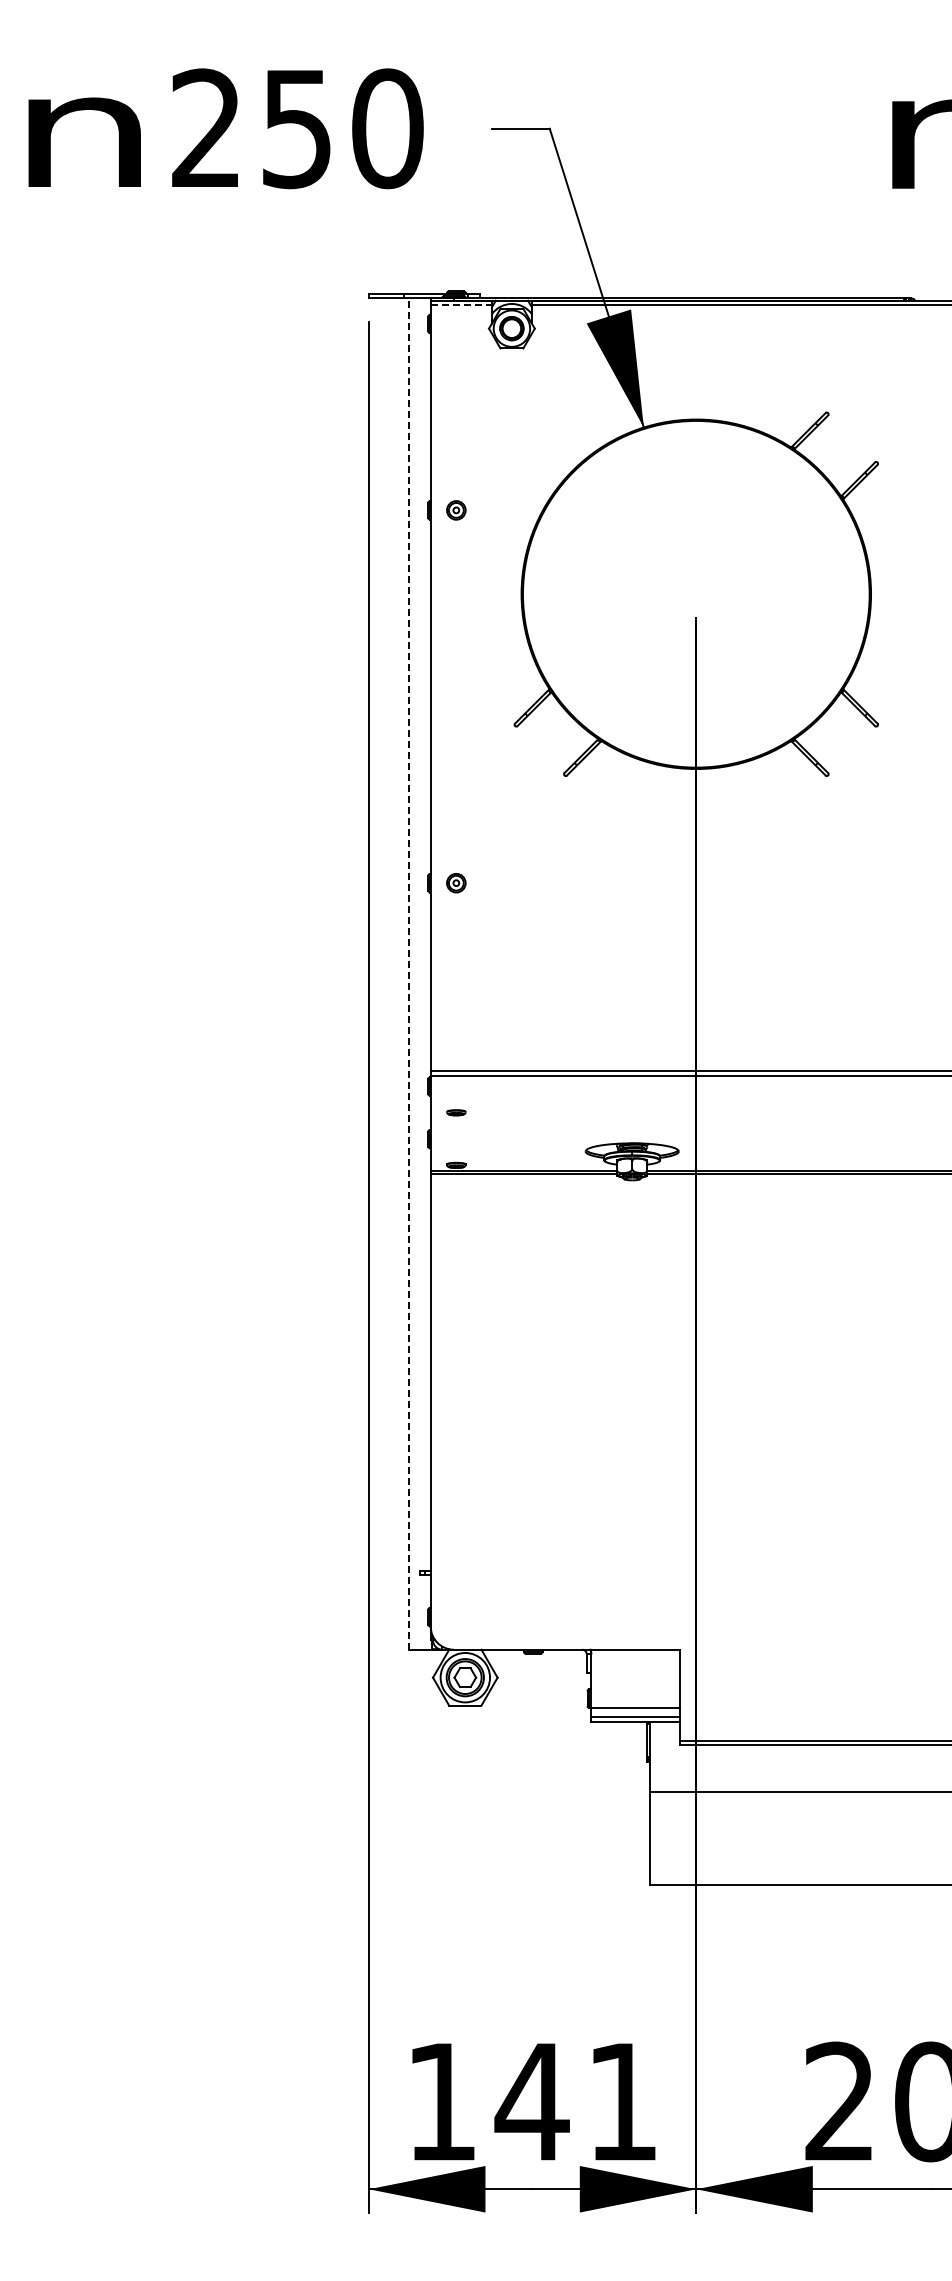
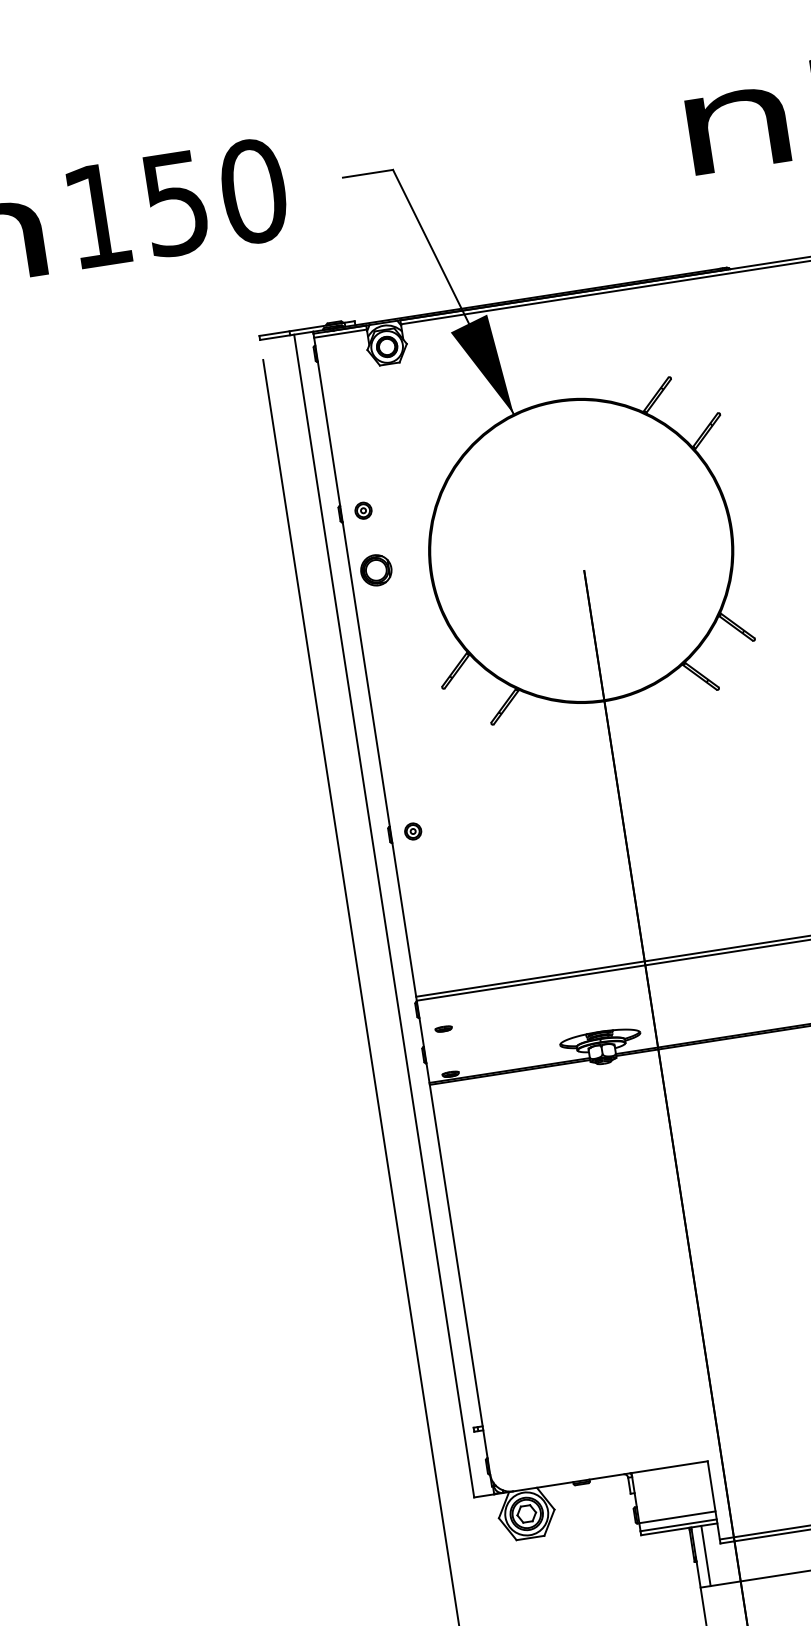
text: (205, 127) -> (96, 214), 250 -> 150
line: (461, 305) -> (340, 333), dashed -> solid
part: (460, 579) -> (376, 569), added
line: (408, 974) -> (384, 916), dashed -> solid
line: (661, 1756) -> (706, 1555), added

